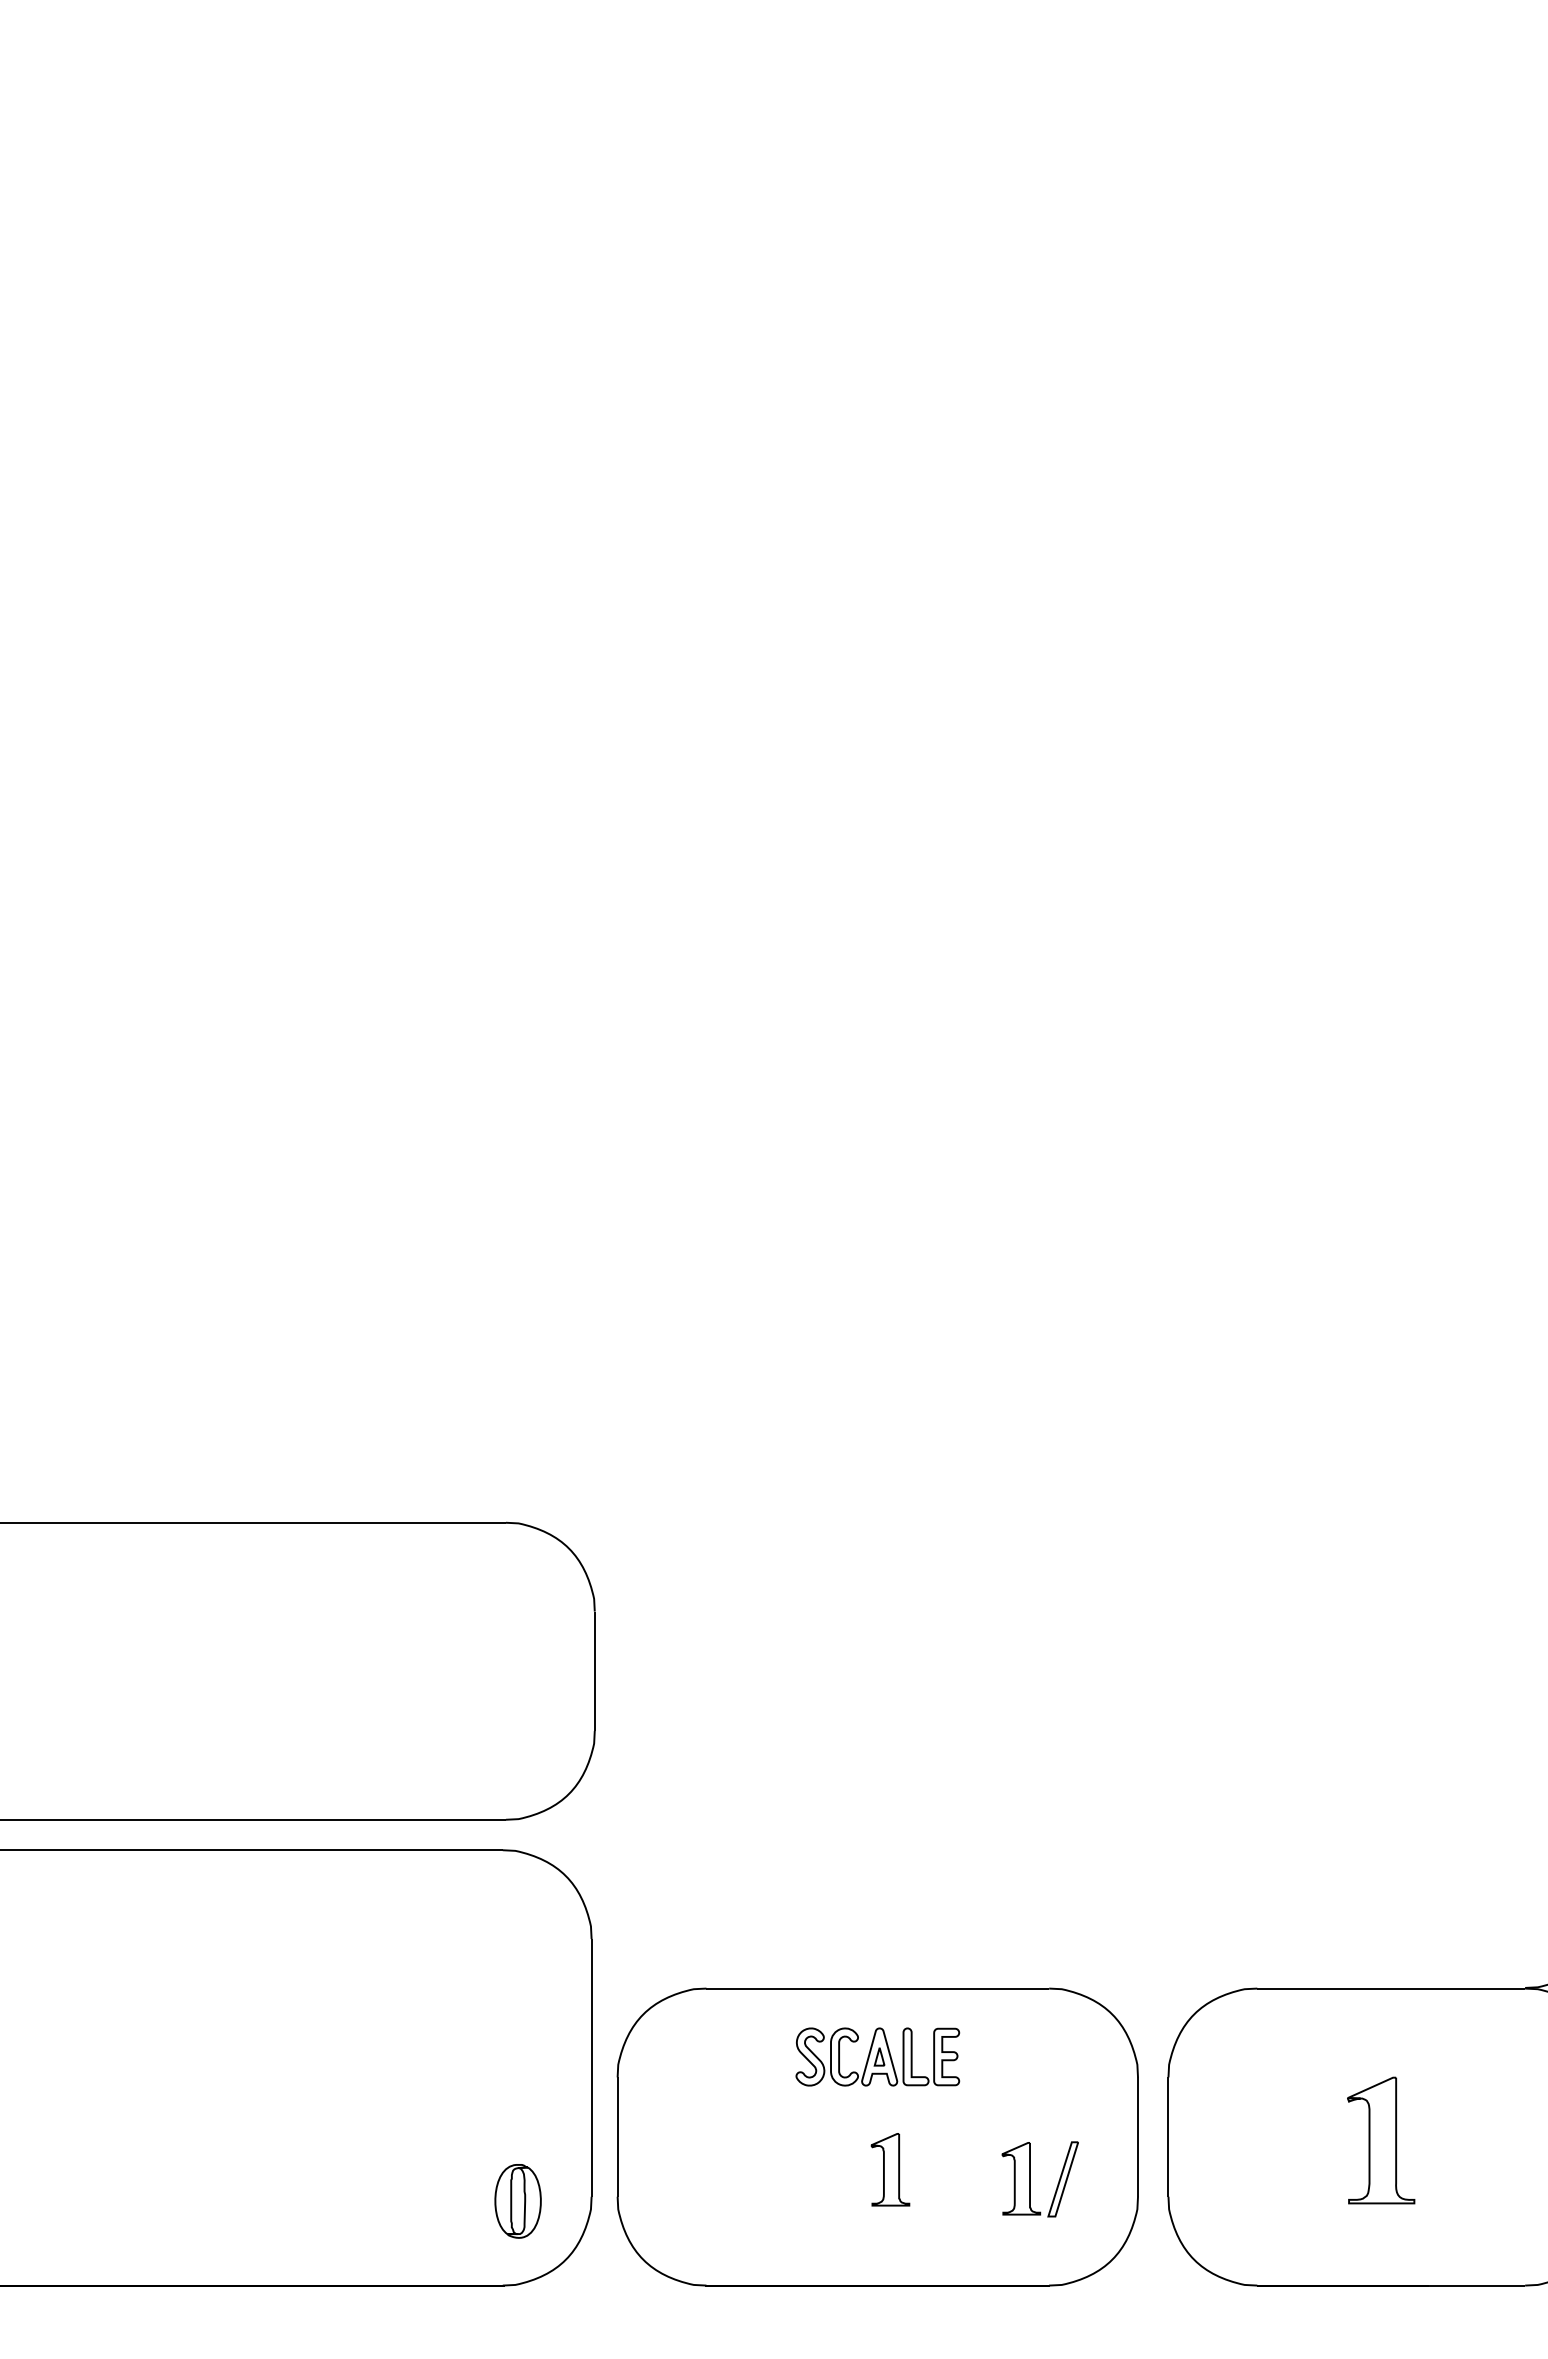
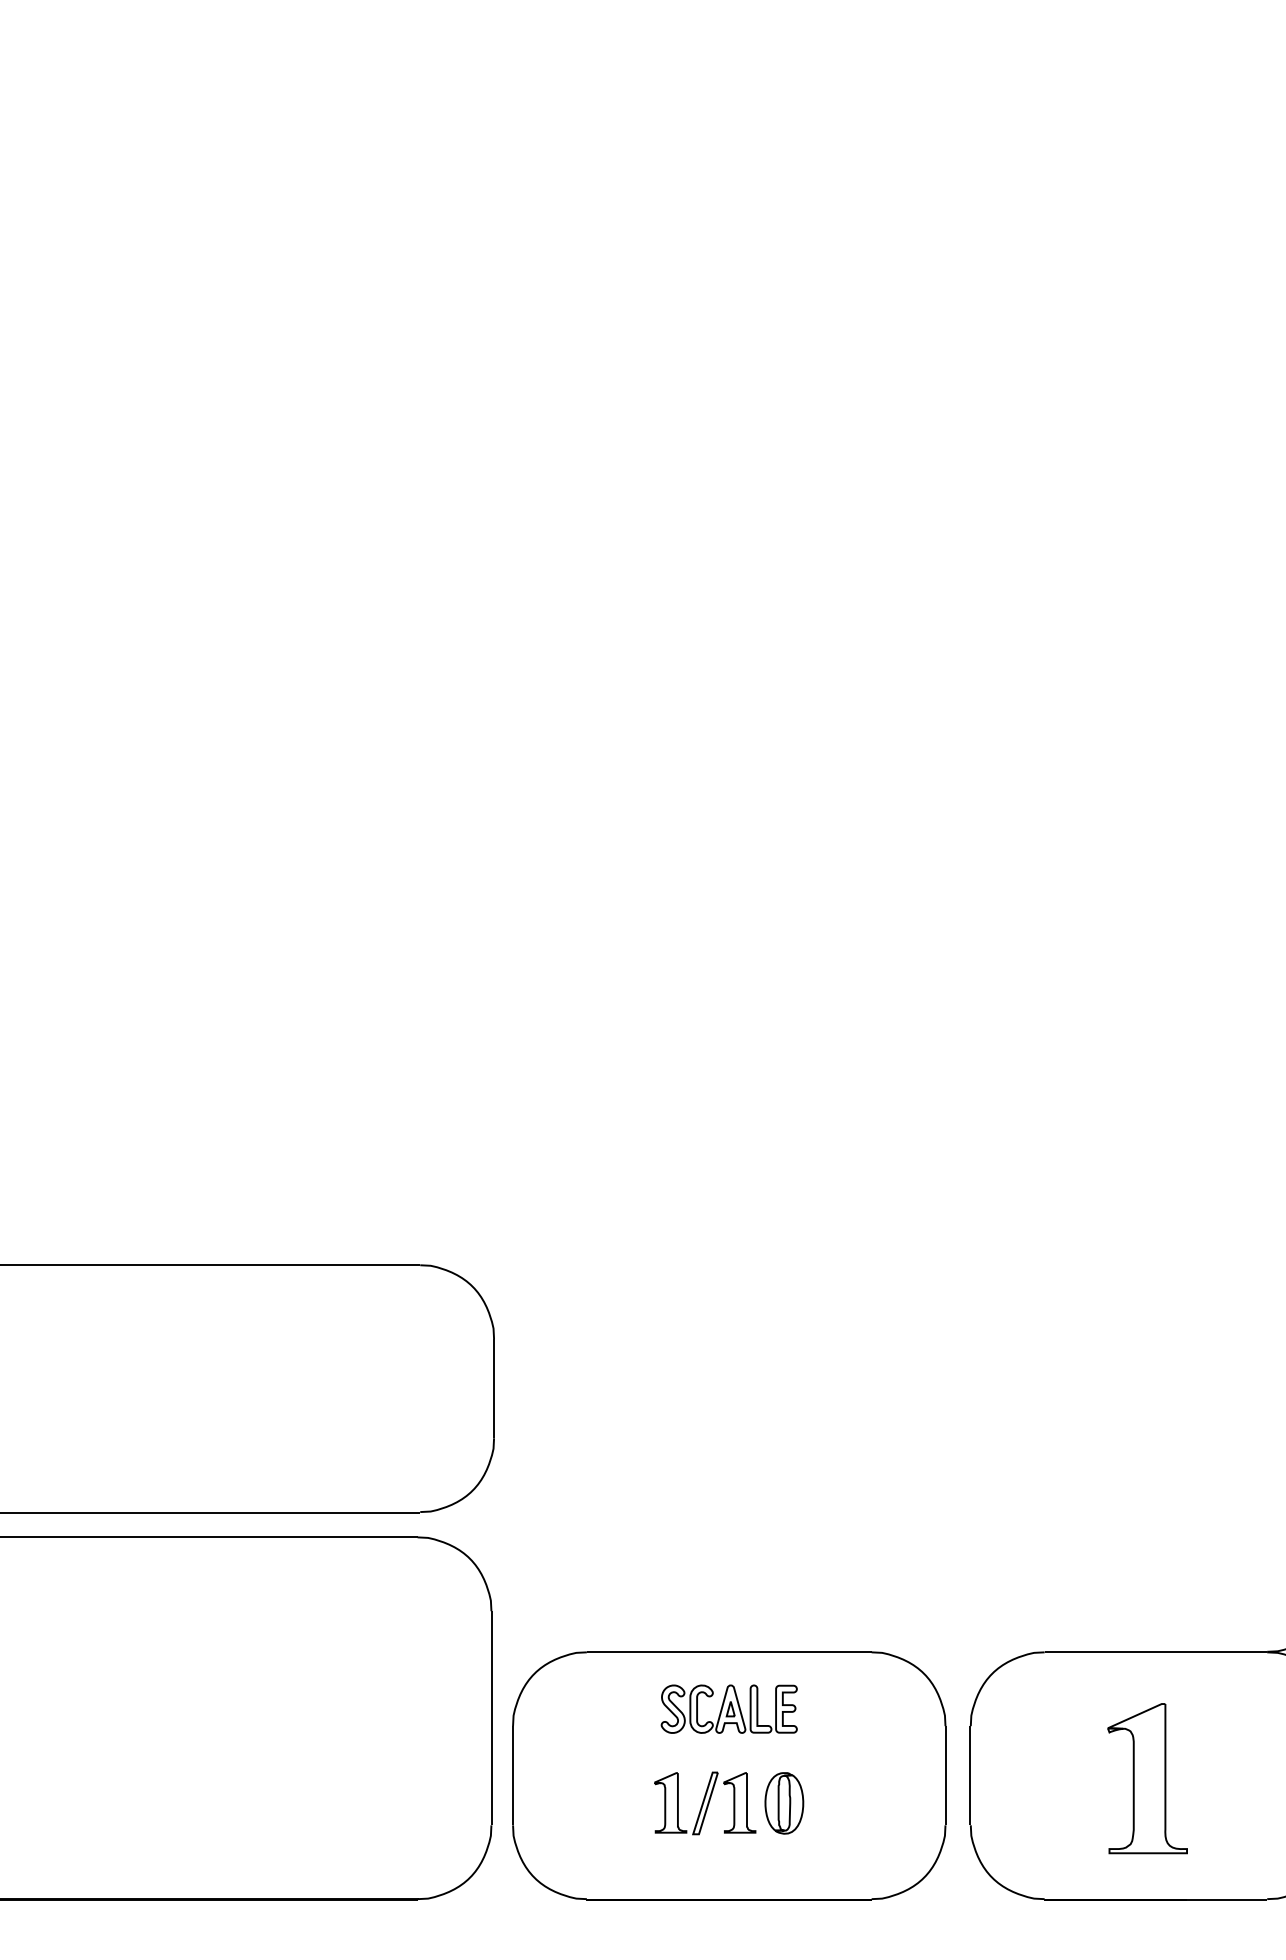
part: (1380, 2140) -> (1147, 1778), size x1.43
part: (1030, 2179) -> (678, 1803), moved
part: (517, 2201) -> (783, 1803), moved

